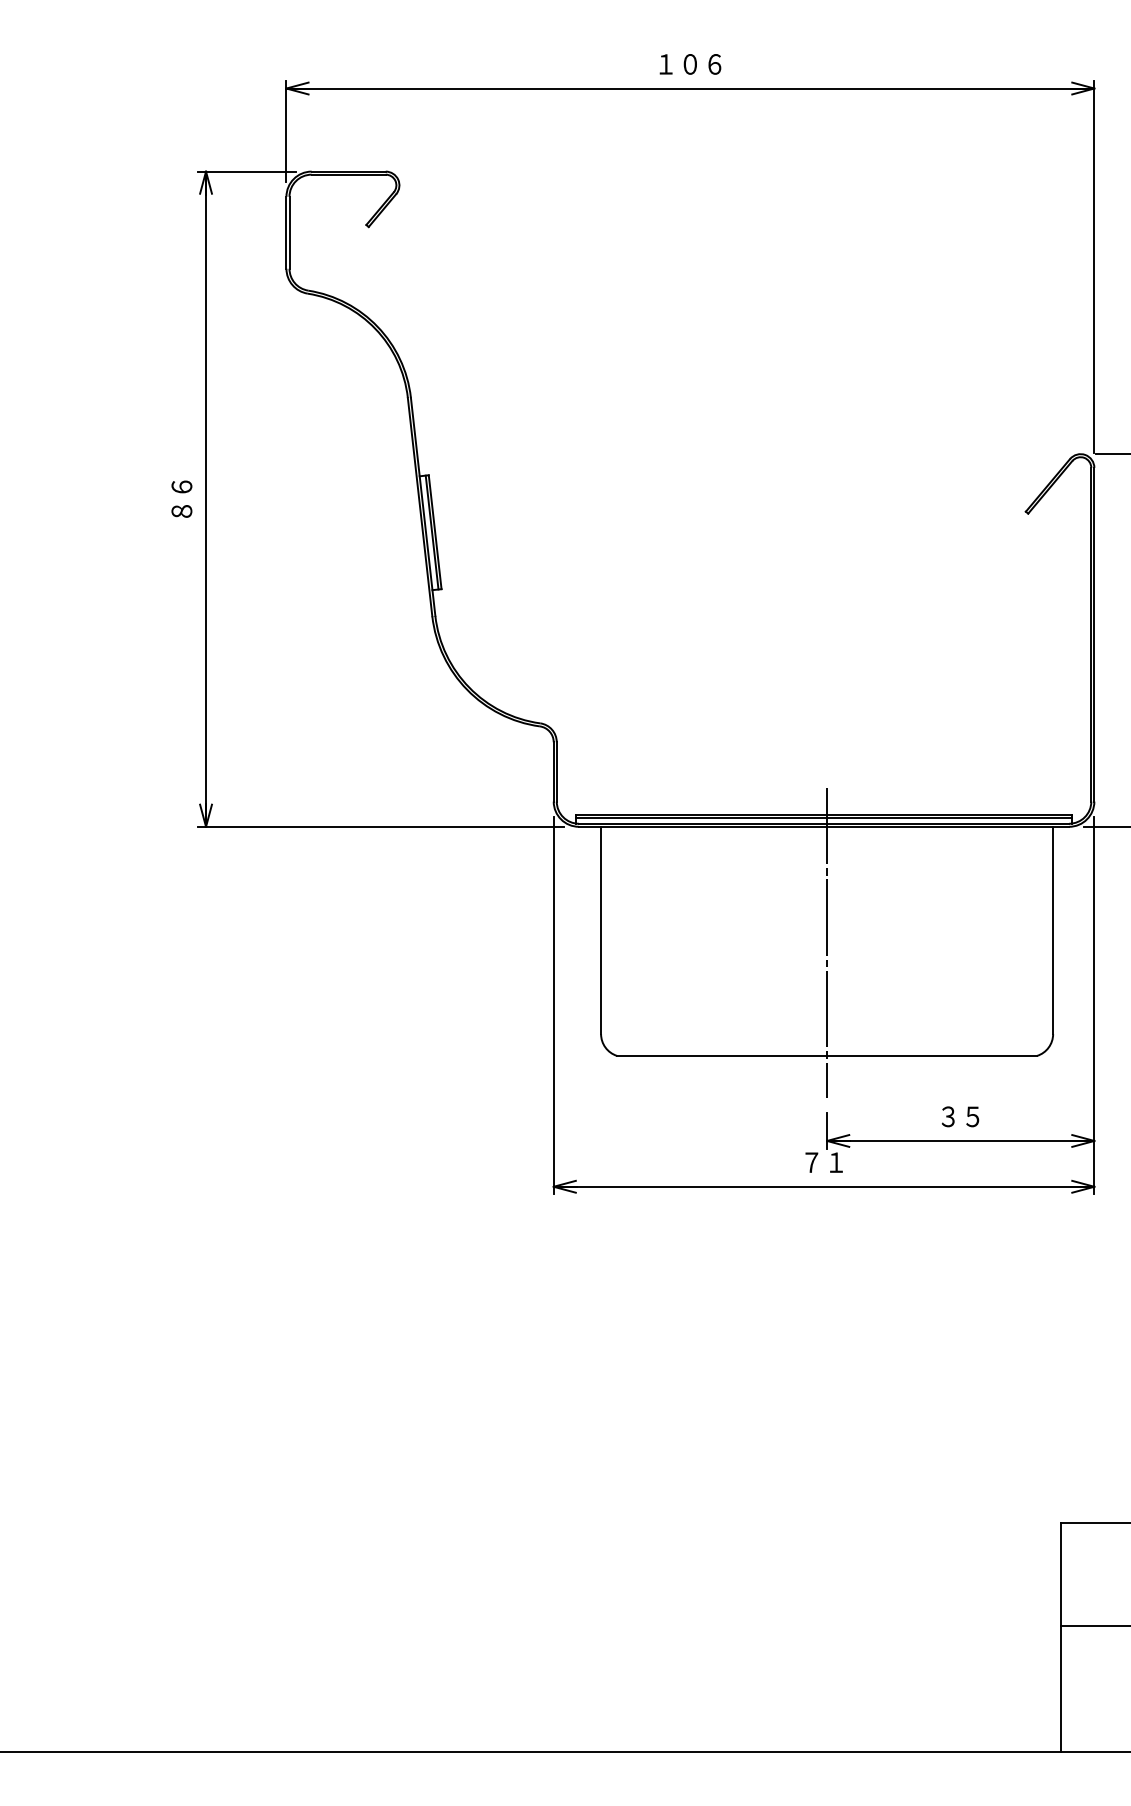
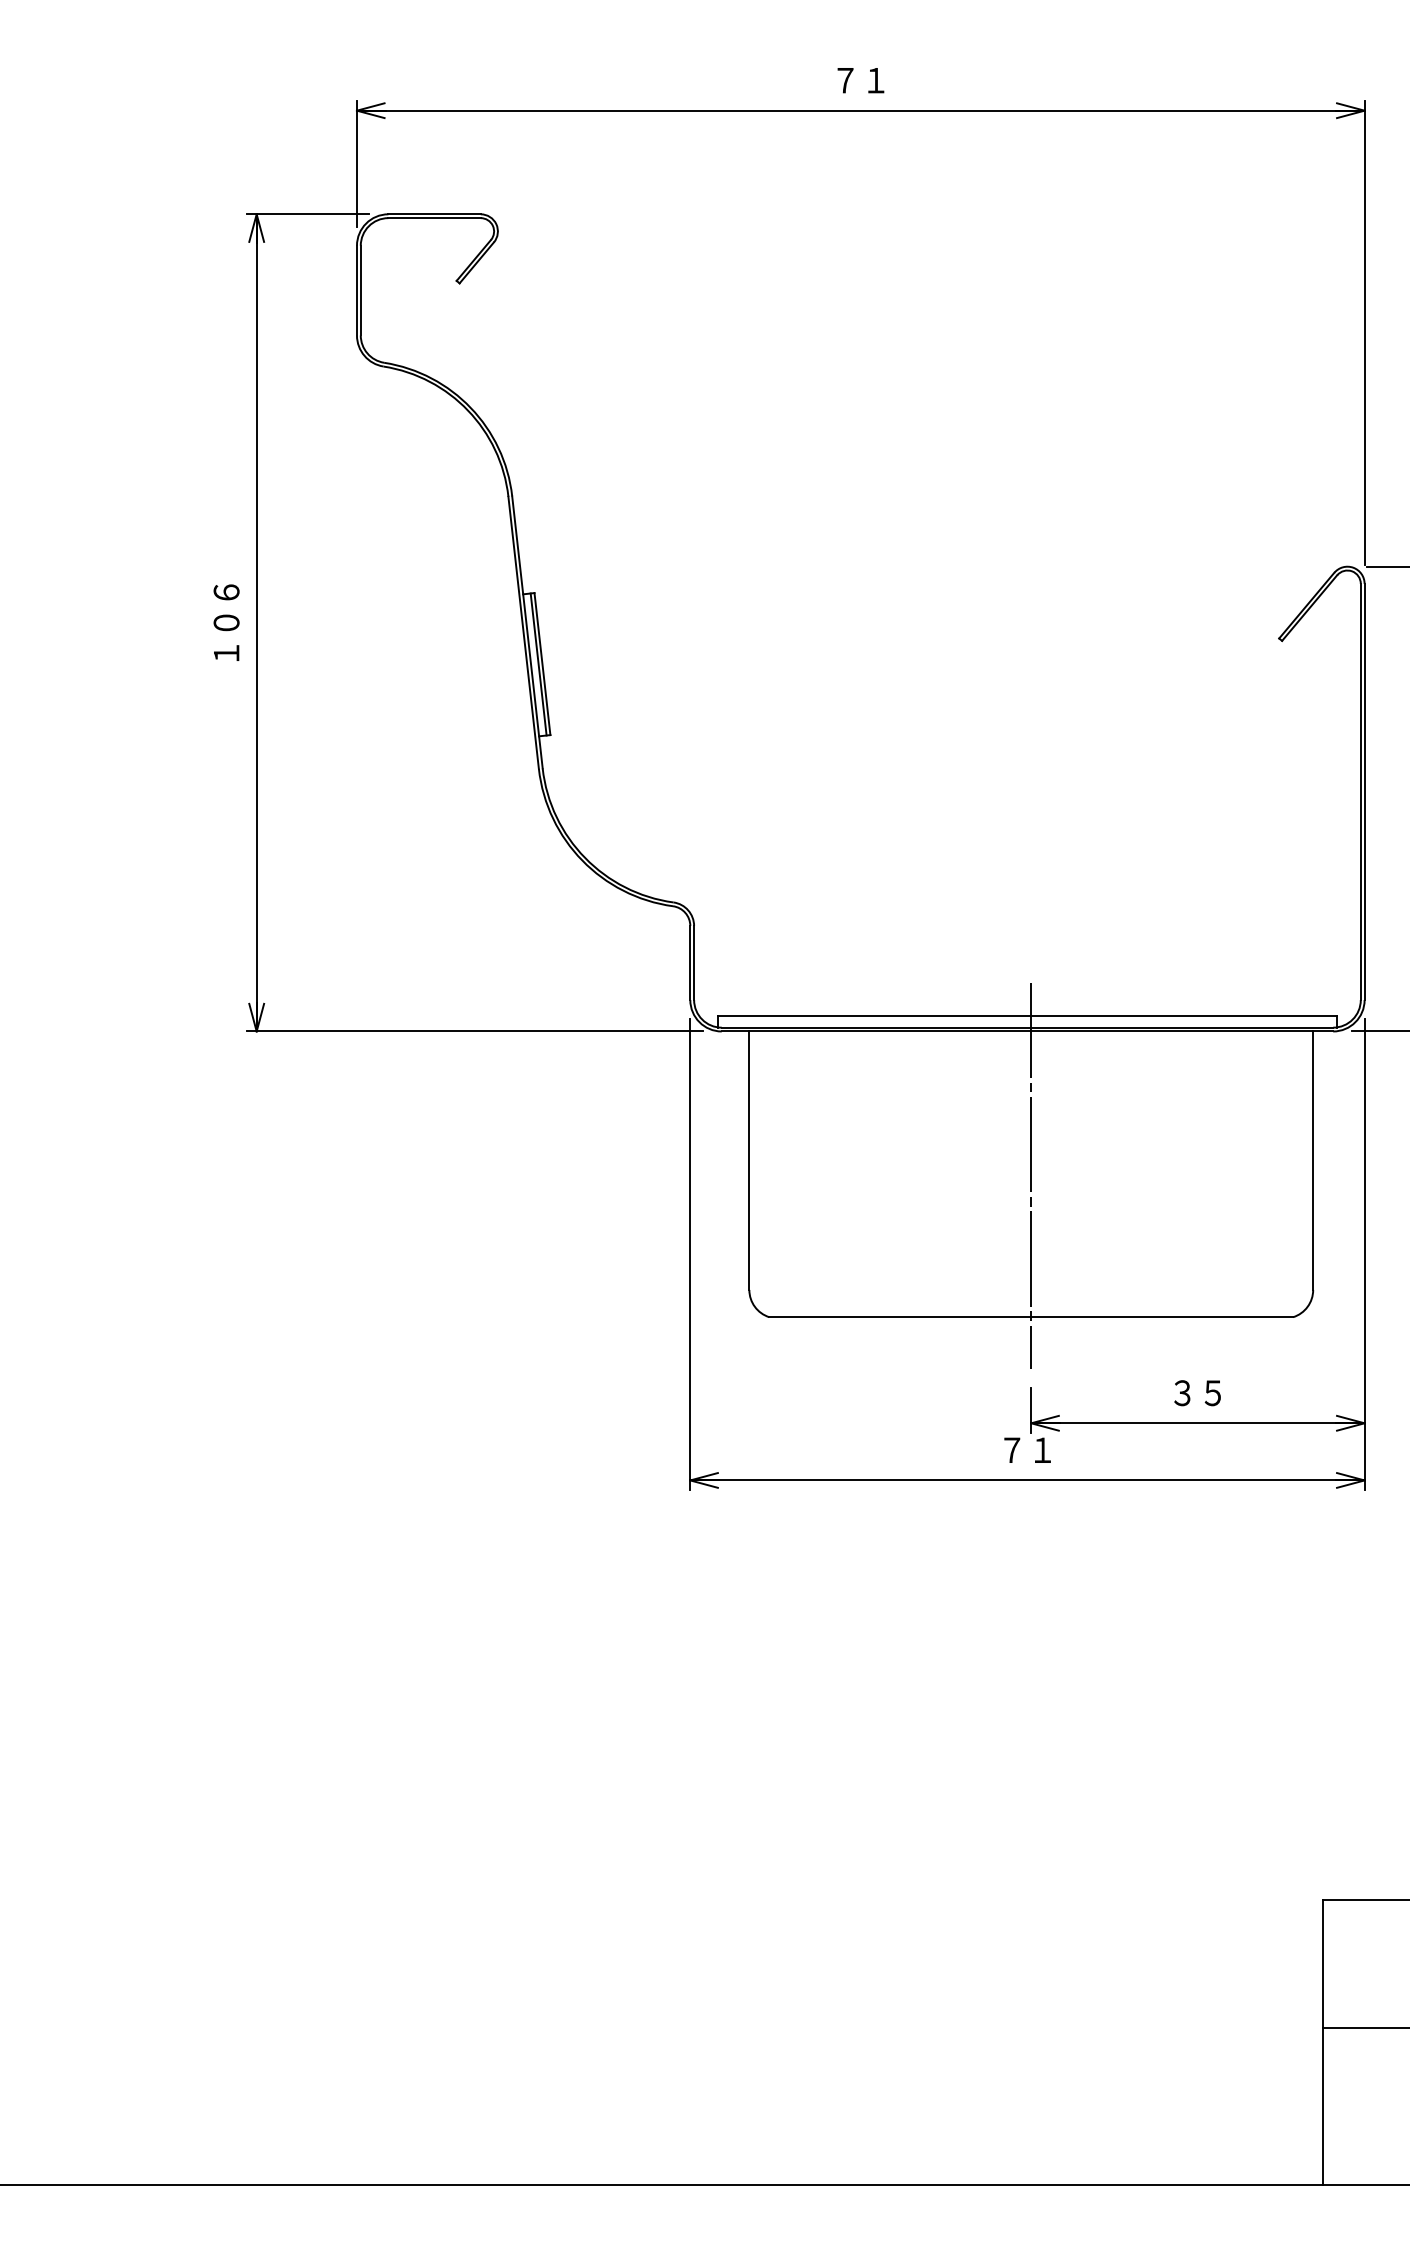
text: (690, 64) -> (860, 80), １０６ -> ７１
text: (181, 498) -> (226, 622), ８６ -> １０６
line: (823, 818) -> (1026, 1020), removed

